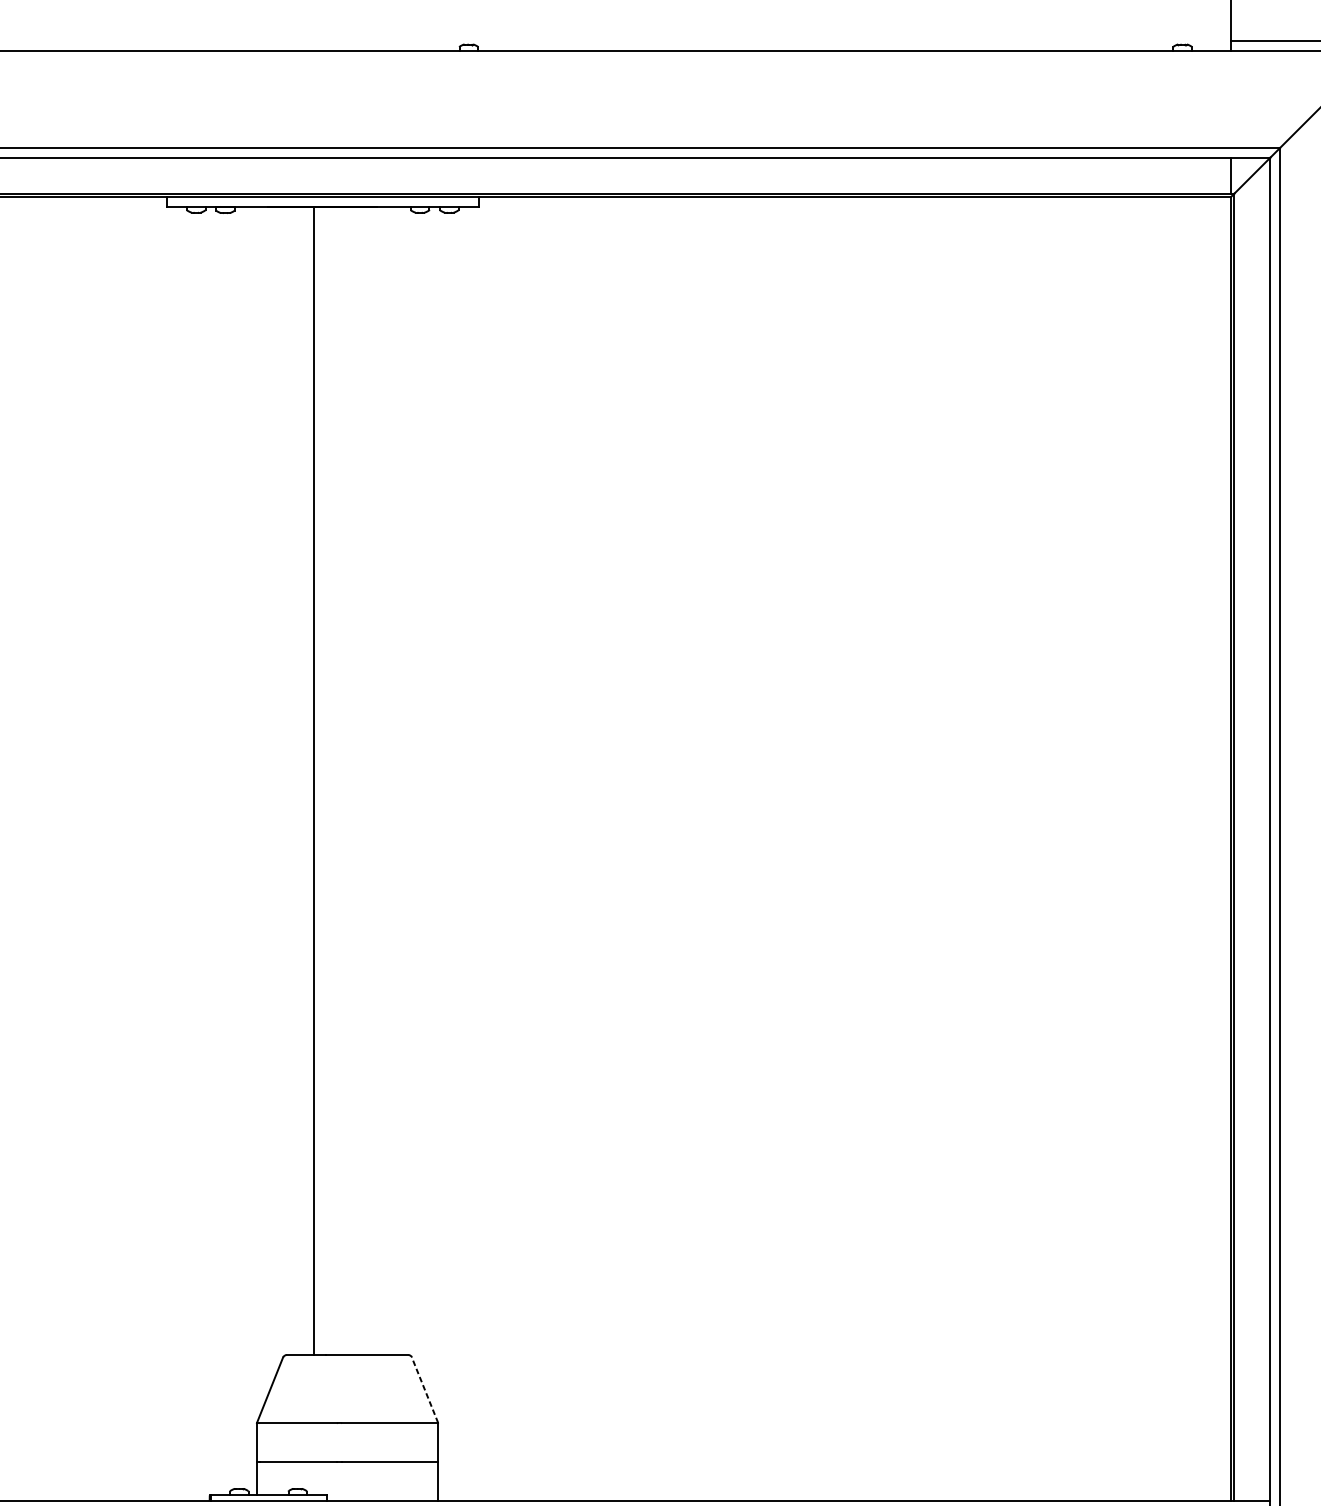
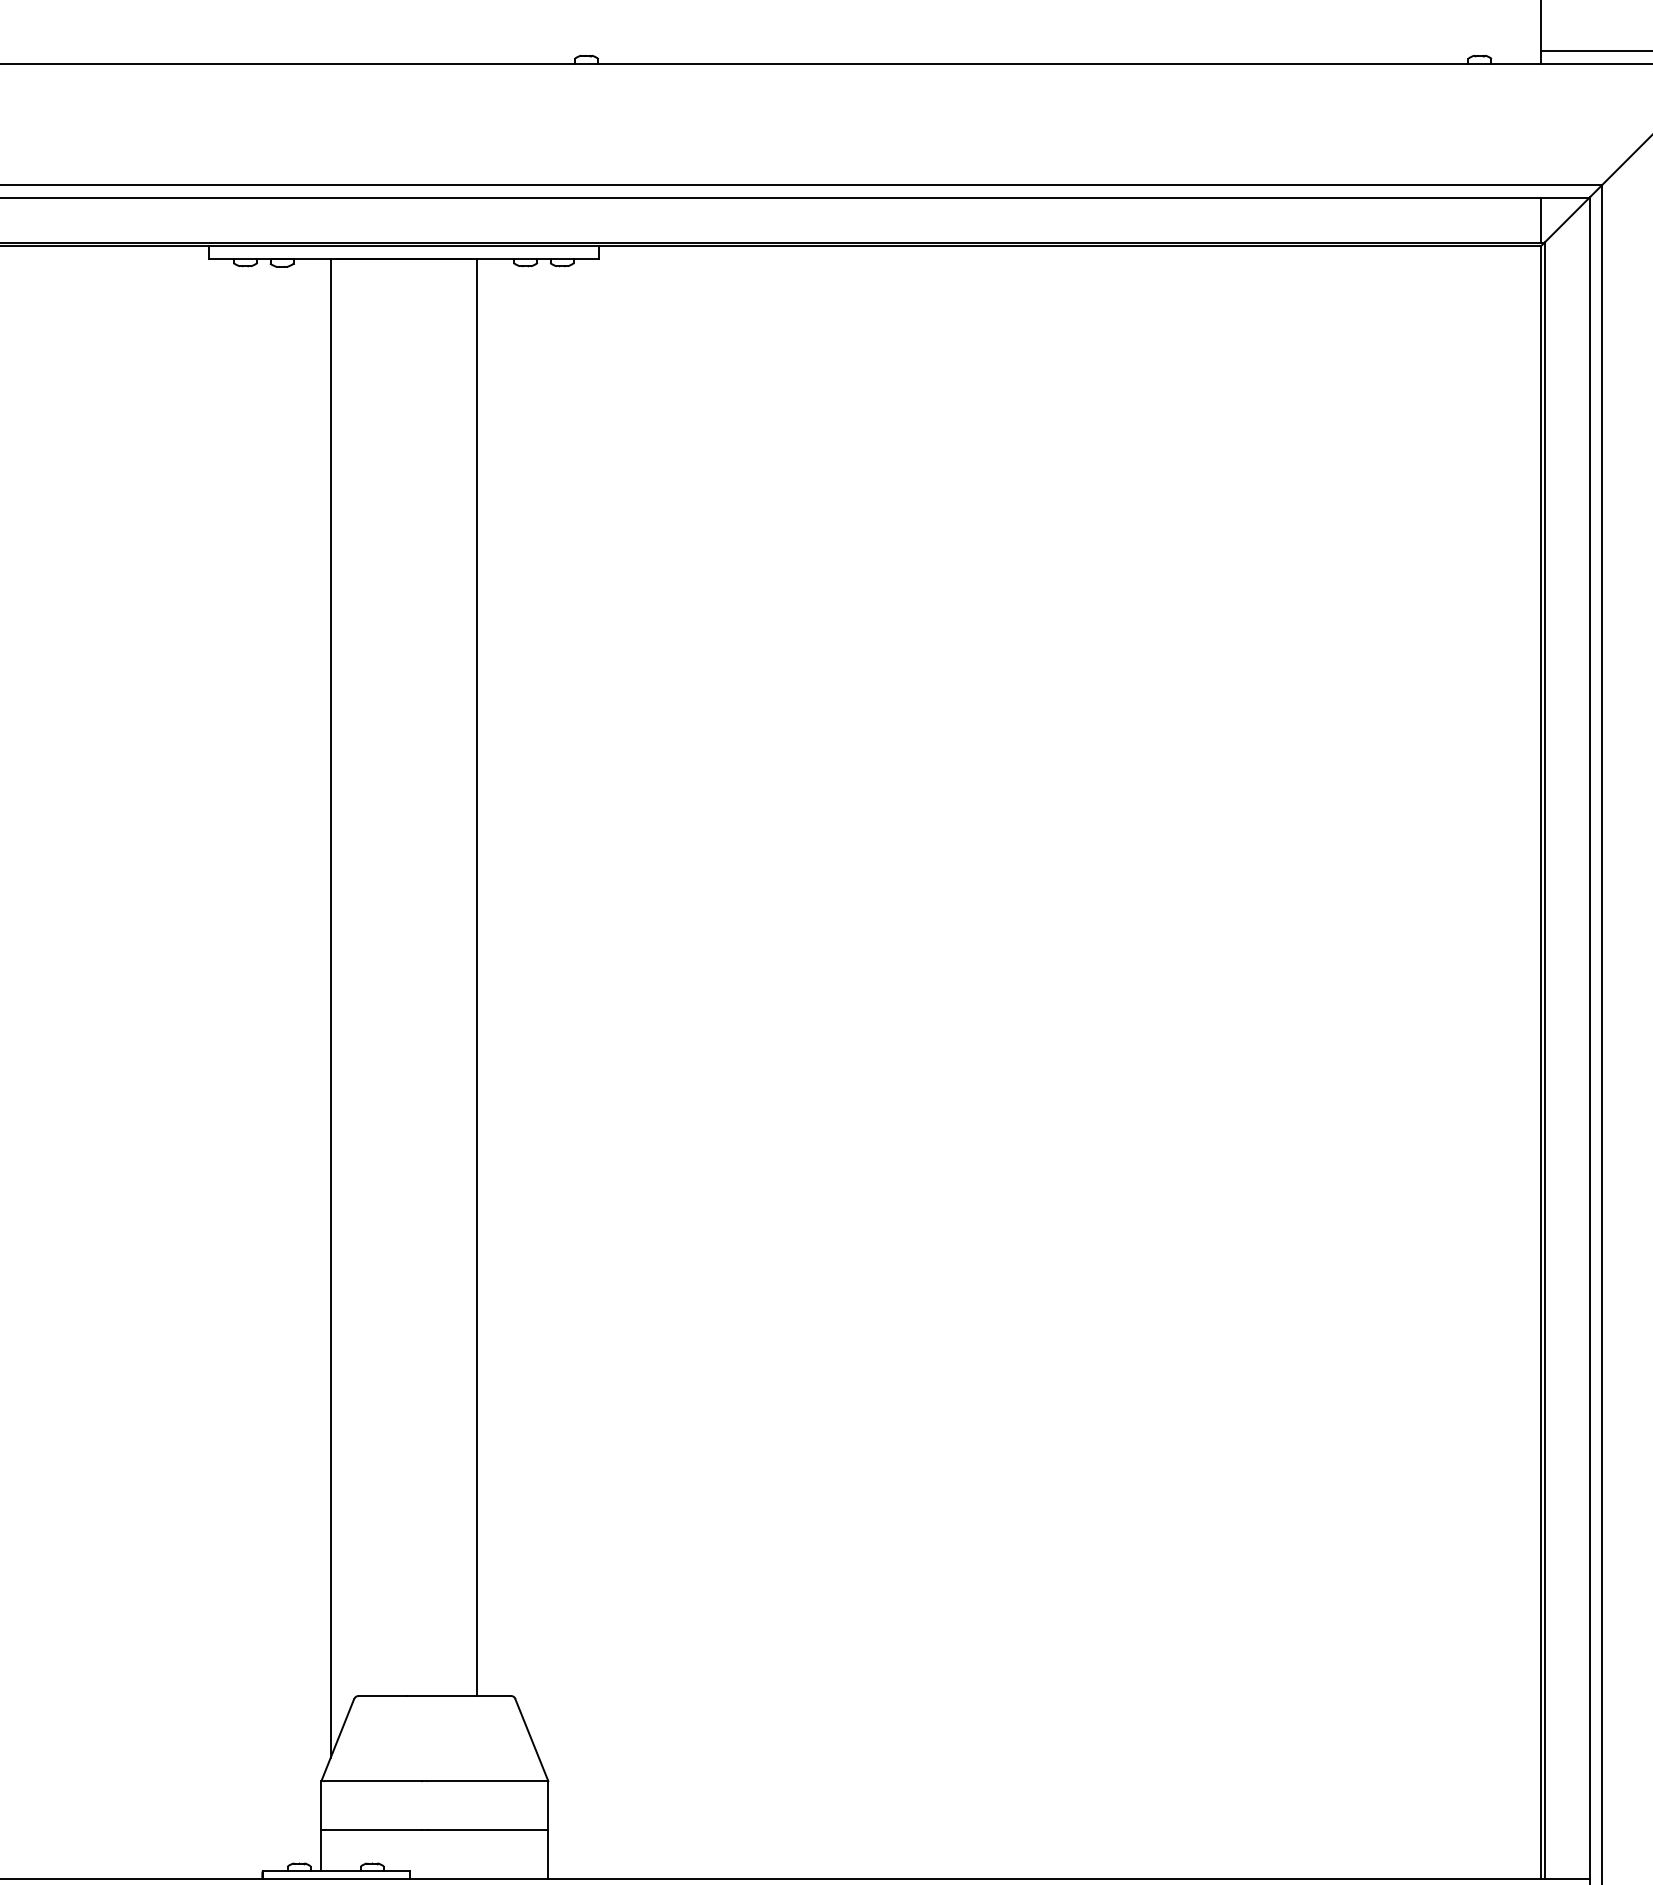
line: (313, 780) -> (476, 976), moved
line: (264, 804) -> (330, 1007), added
line: (424, 1389) -> (531, 1739), dashed -> solid

